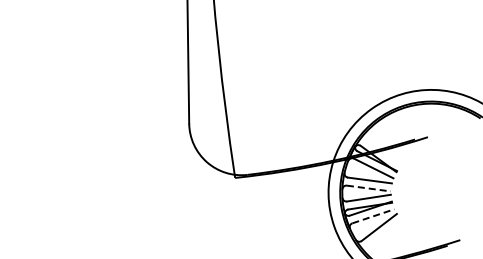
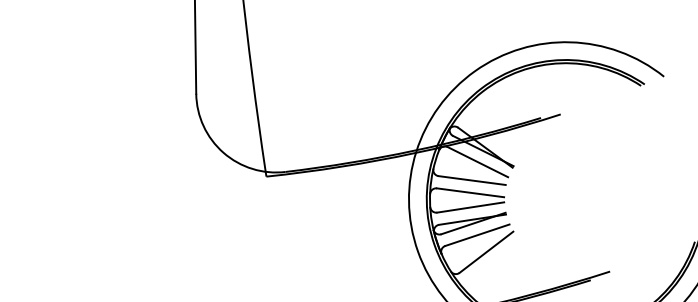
line: (369, 188) -> (471, 192), dashed -> solid
line: (373, 216) -> (477, 235), dashed -> solid

